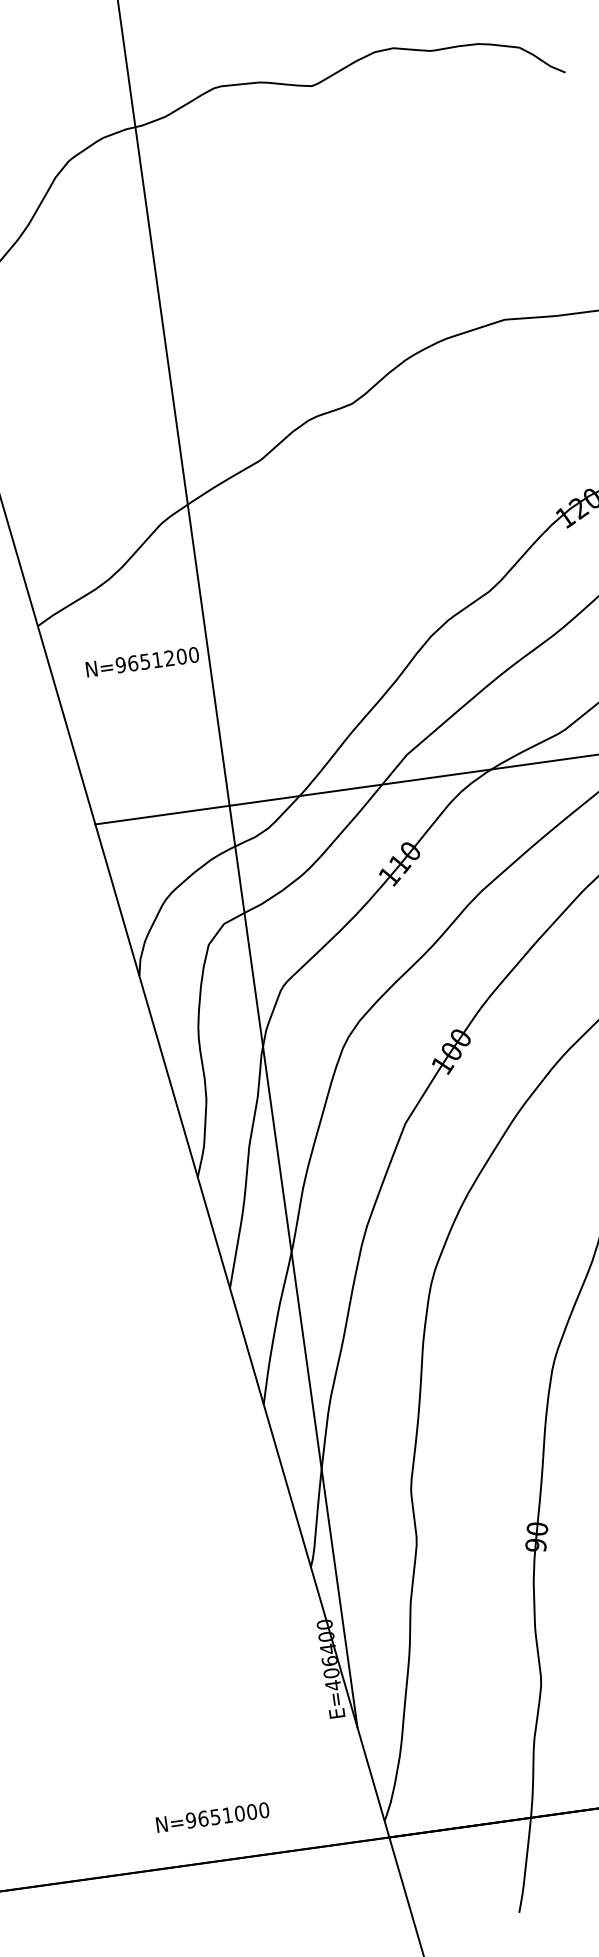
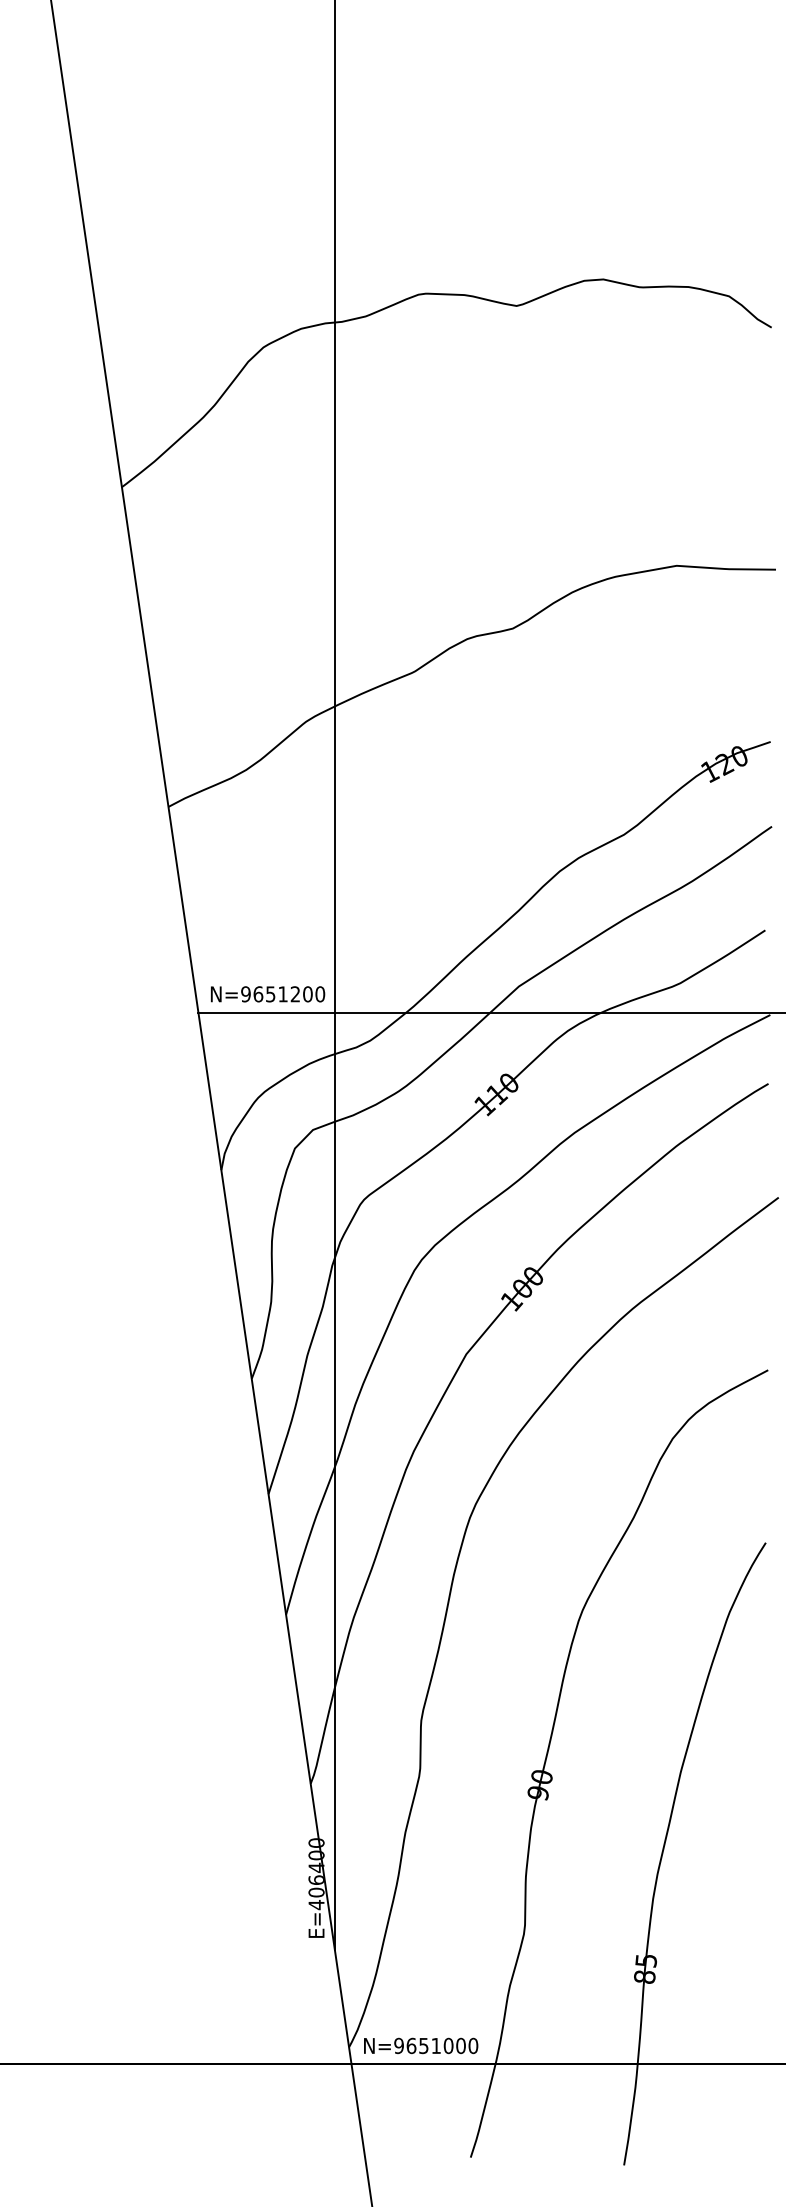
text: (143, 662) -> (268, 994), moved
text: (213, 1816) -> (421, 2045), moved

